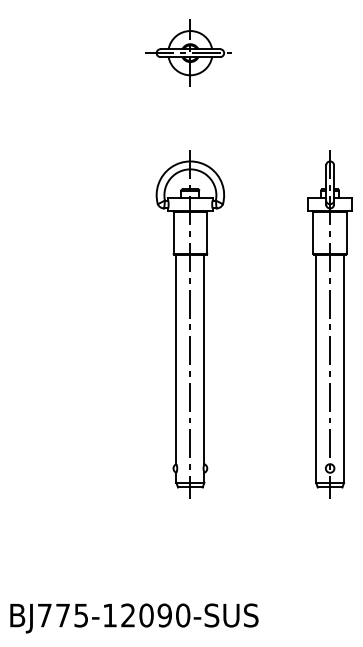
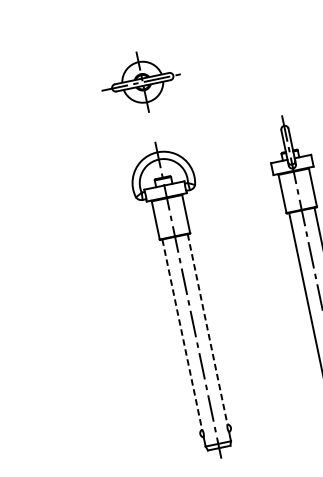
part: (188, 52) -> (140, 82), moved
line: (176, 359) -> (182, 334), solid -> dashed
line: (204, 359) -> (207, 329), solid -> dashed

